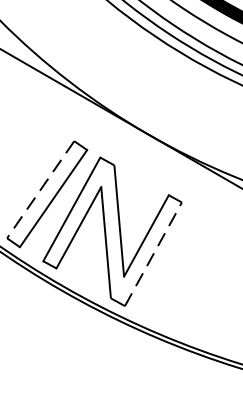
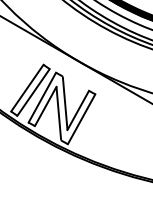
line: (40, 190) -> (27, 88), dashed -> solid
line: (153, 252) -> (81, 118), dashed -> solid

